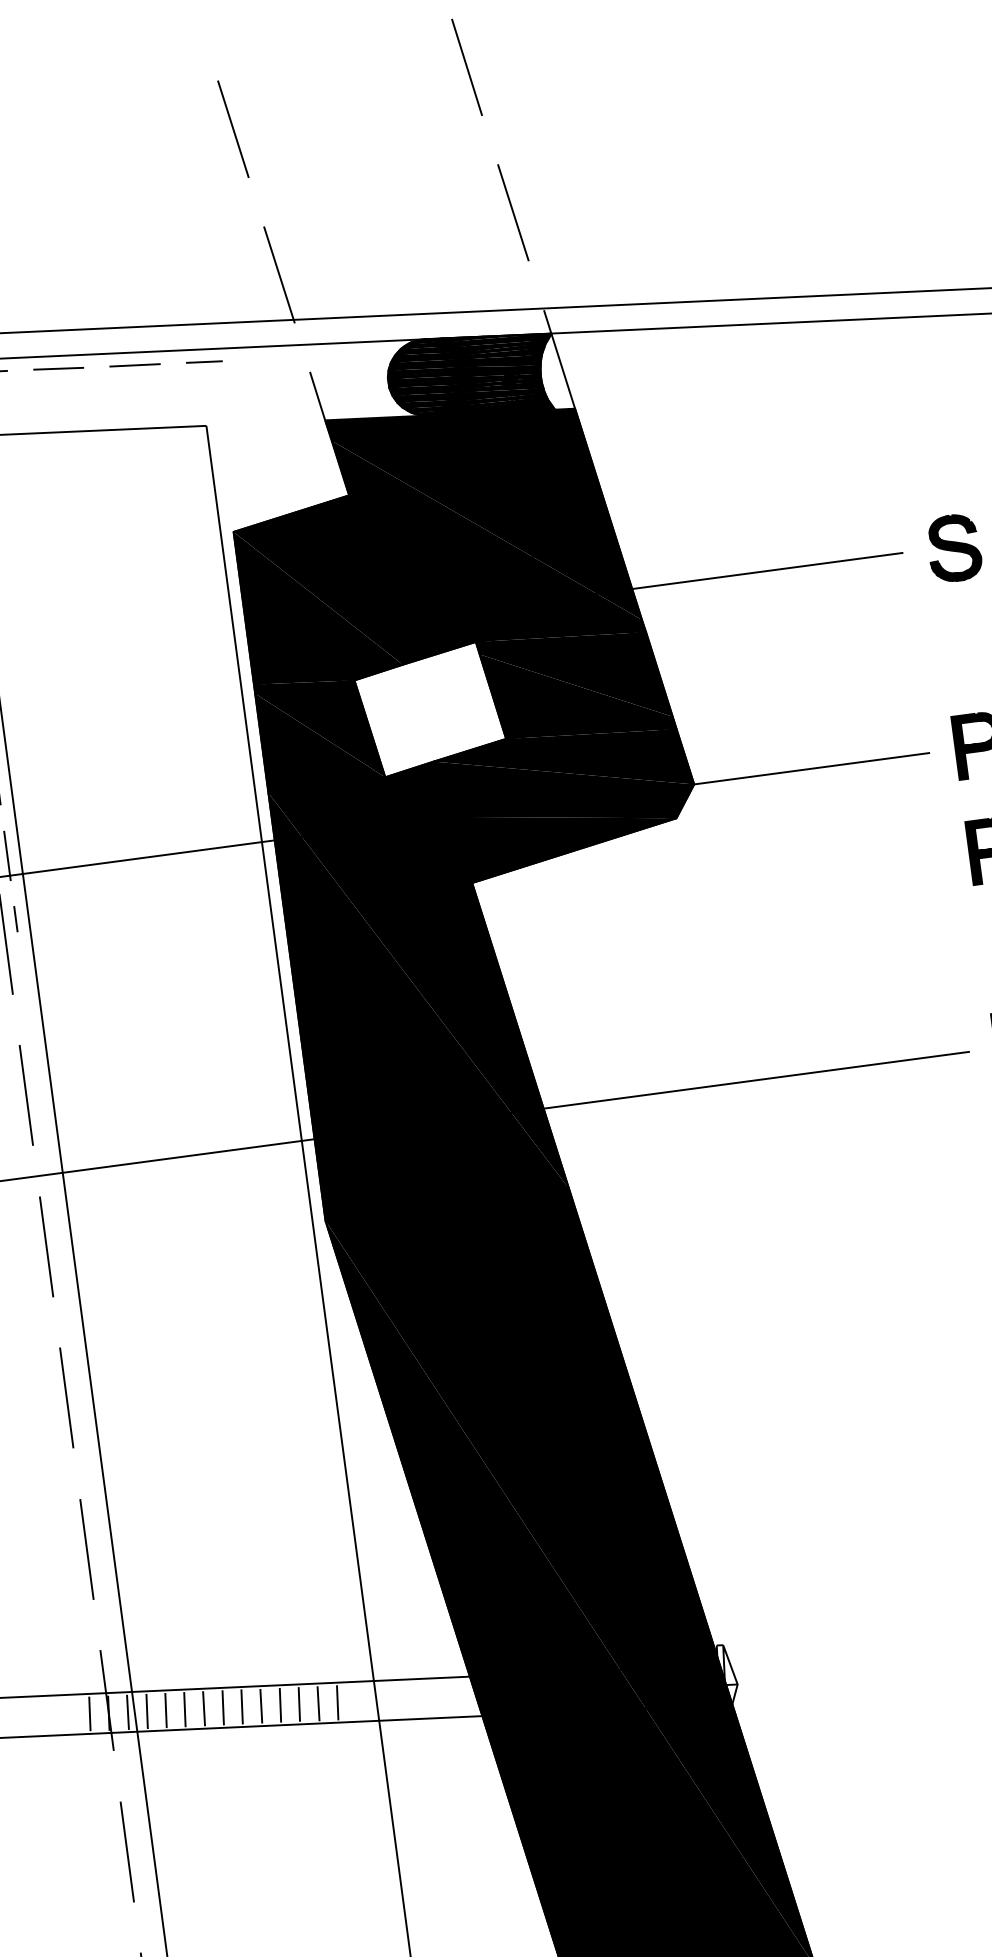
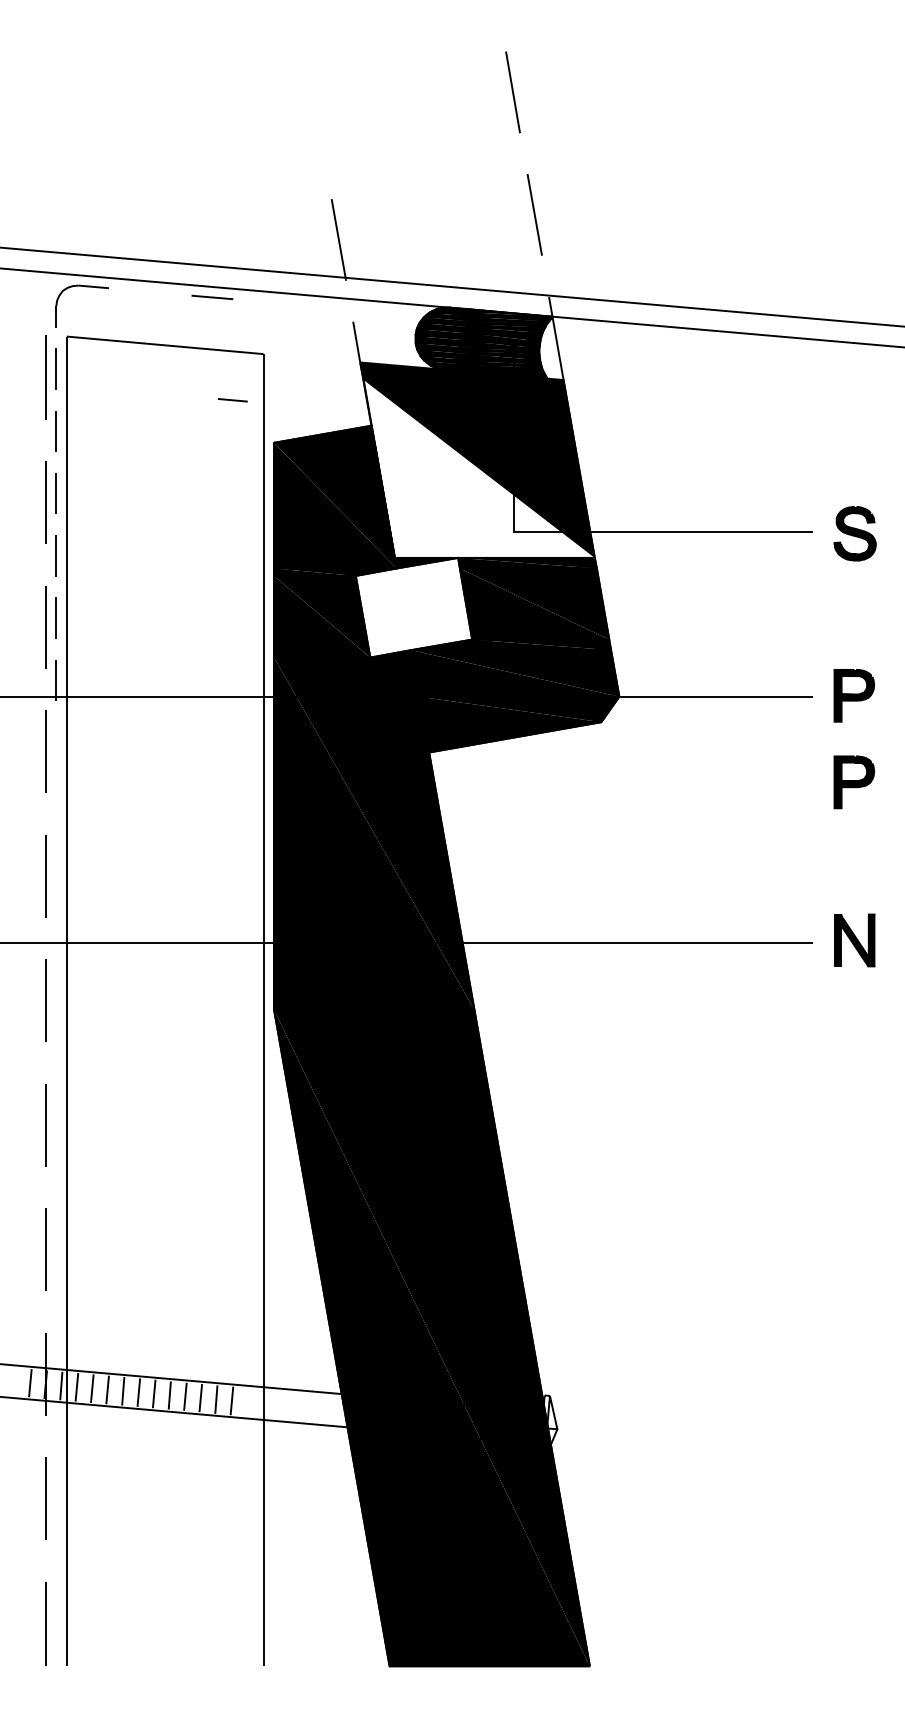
line: (233, 129) -> (317, 117), removed
line: (204, 362) -> (232, 400), moved
line: (57, 368) -> (149, 291), removed
fill: (486, 529) -> (478, 468), removed
line: (14, 919) -> (55, 732), removed

